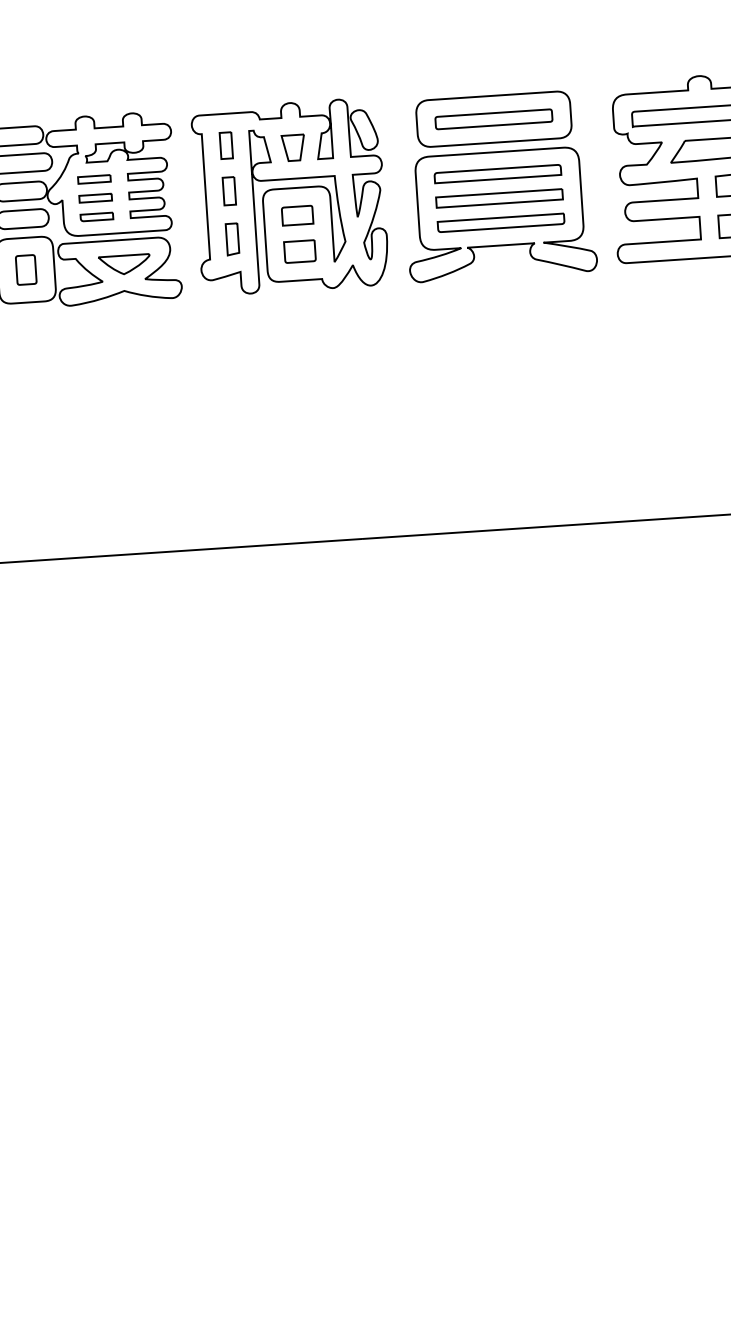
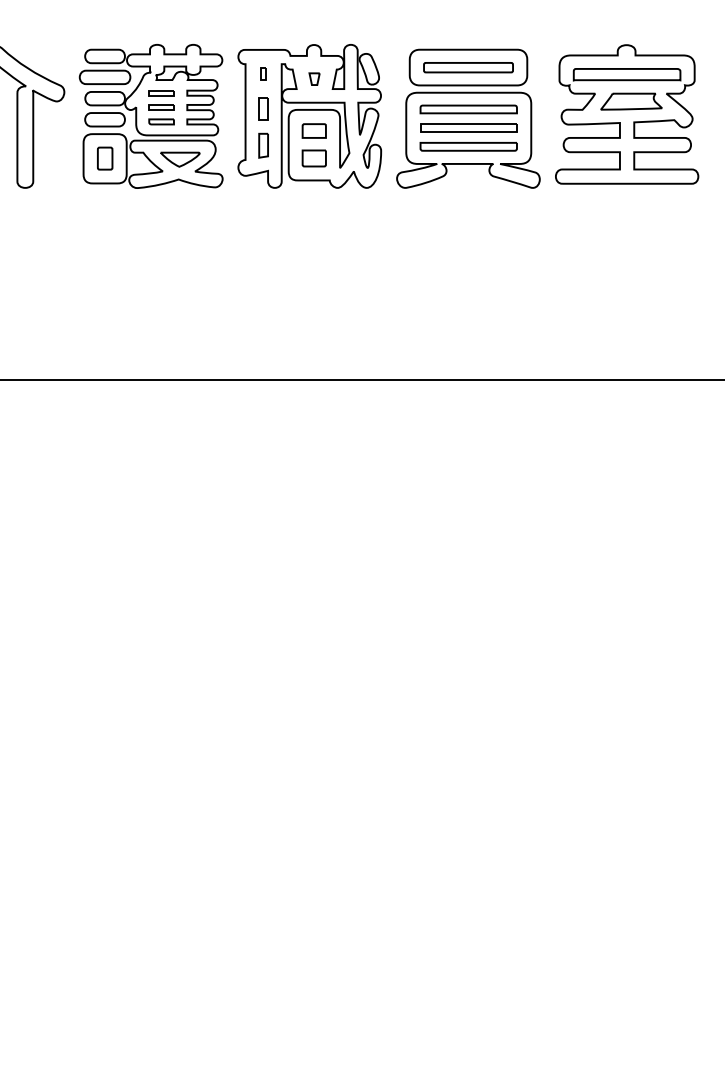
part: (226, 144) -> (263, 73), size x0.6
part: (293, 146) -> (314, 78), size x0.6

